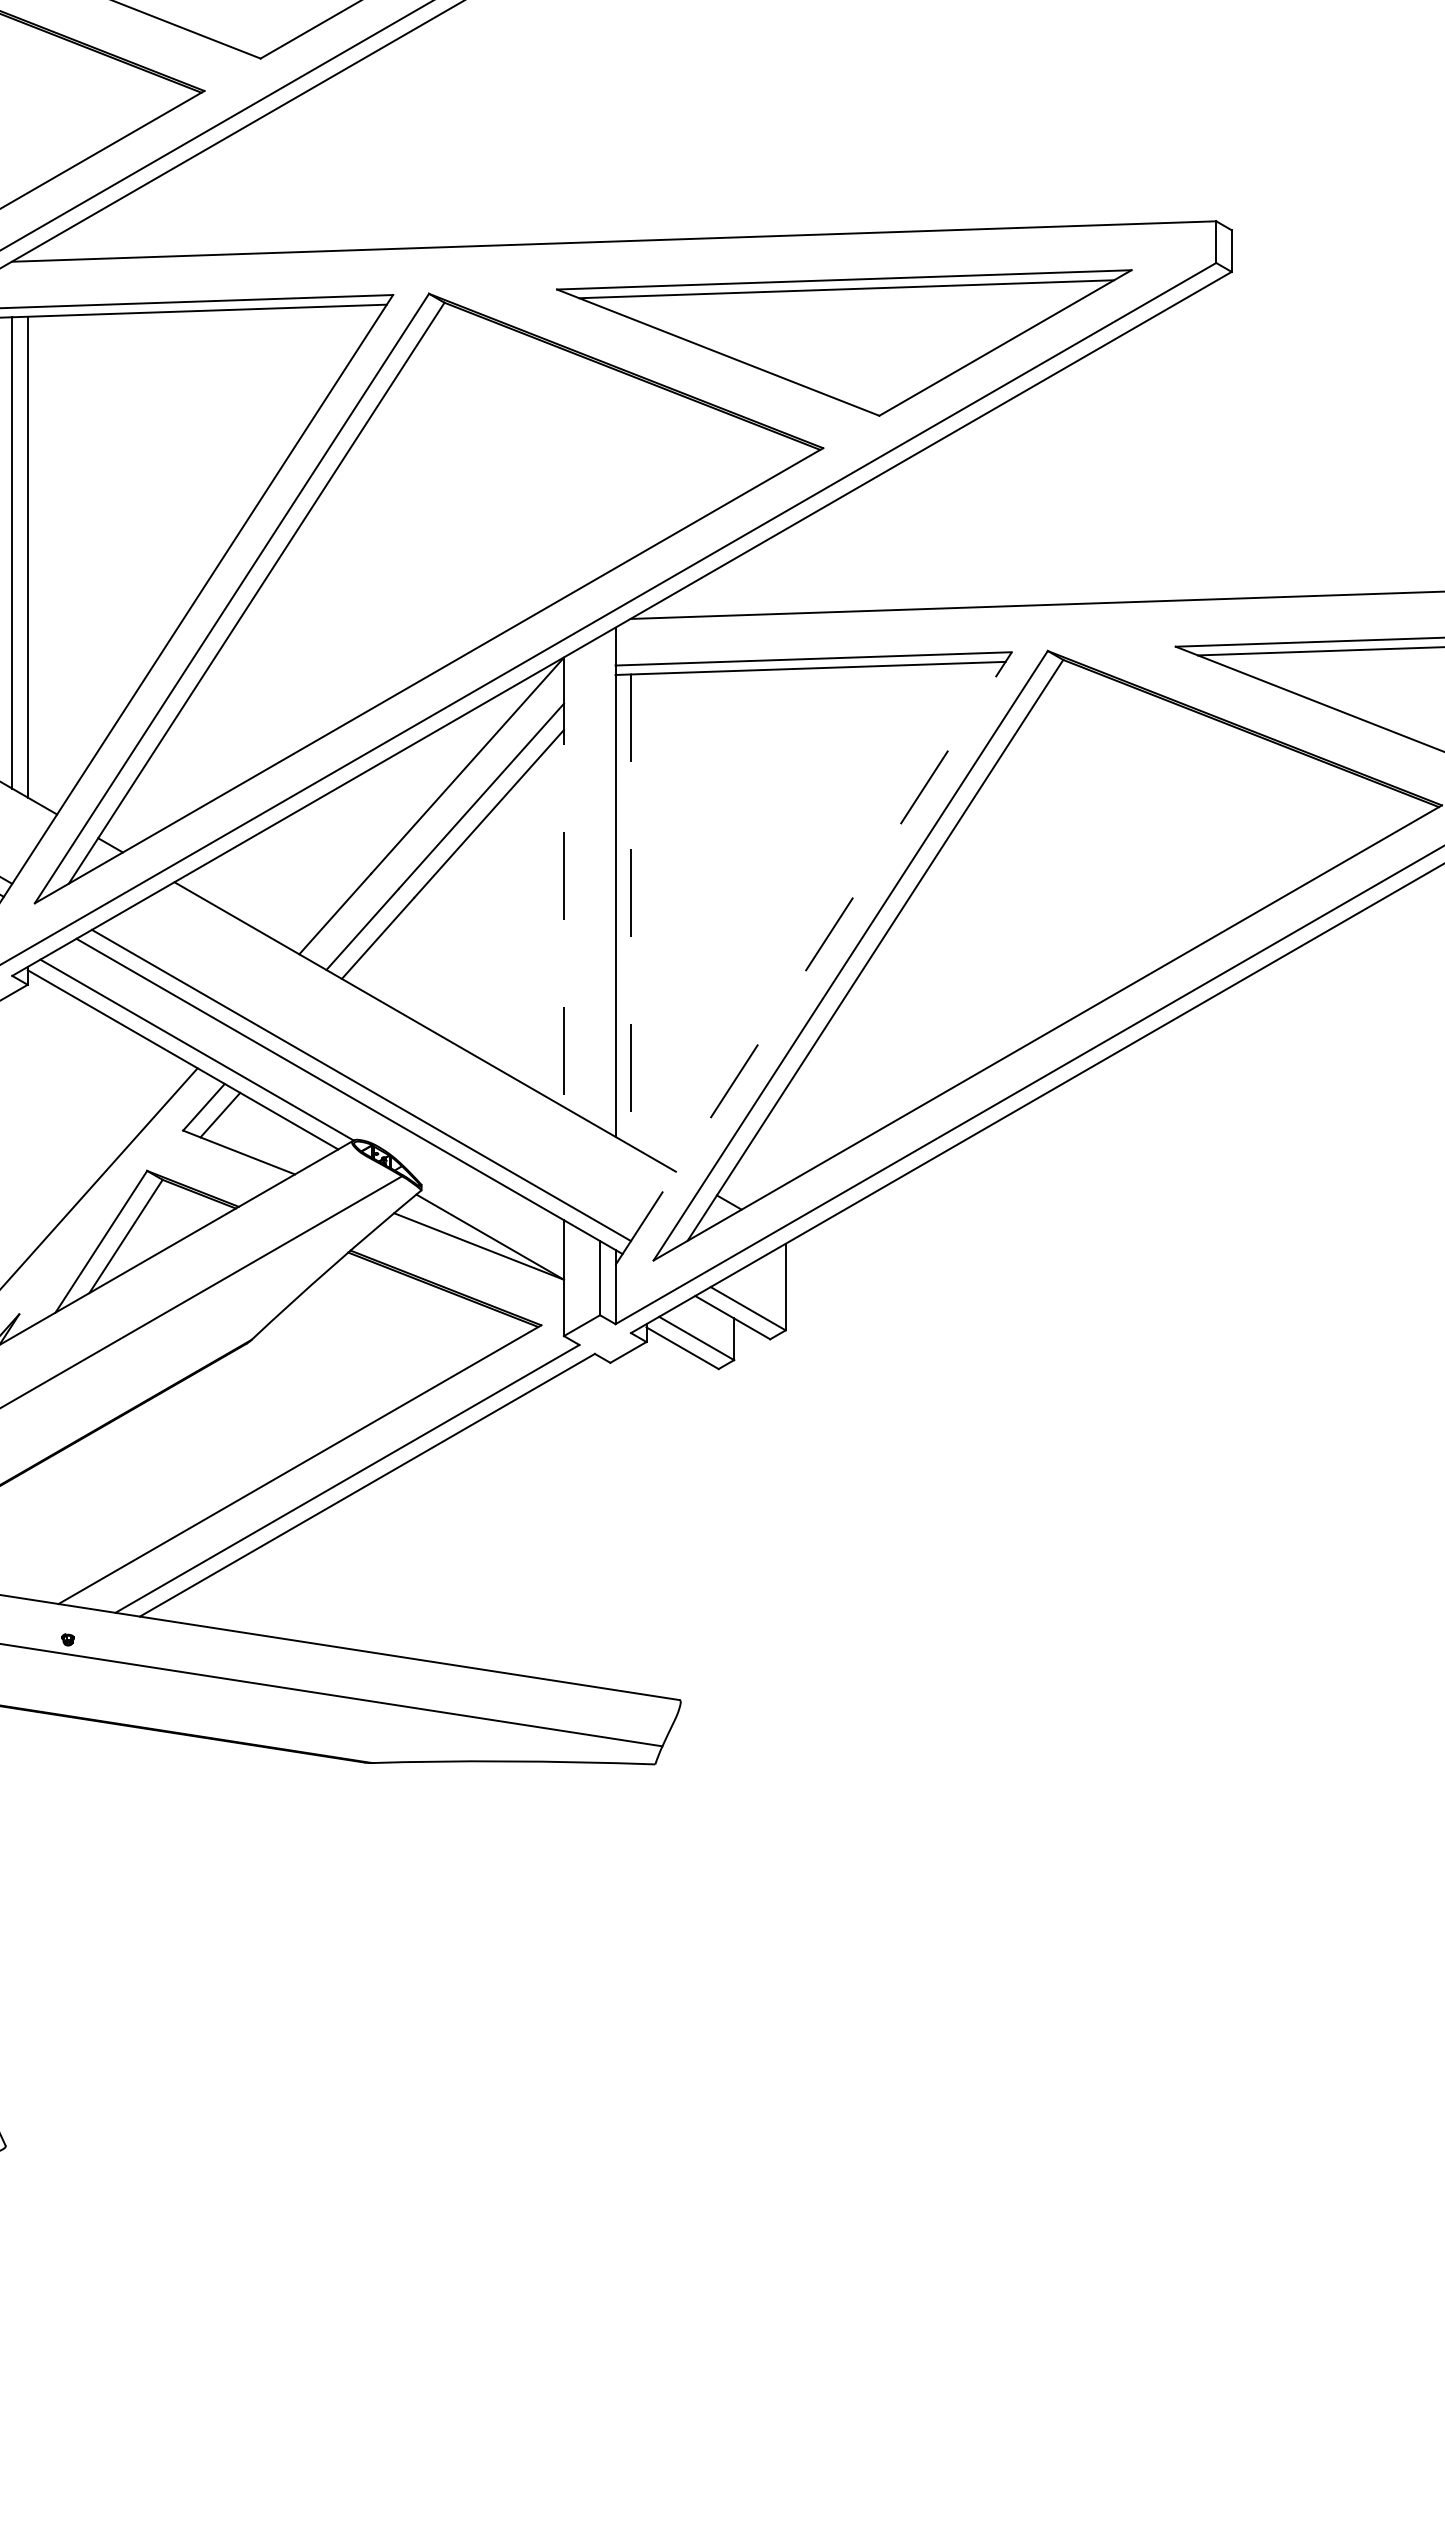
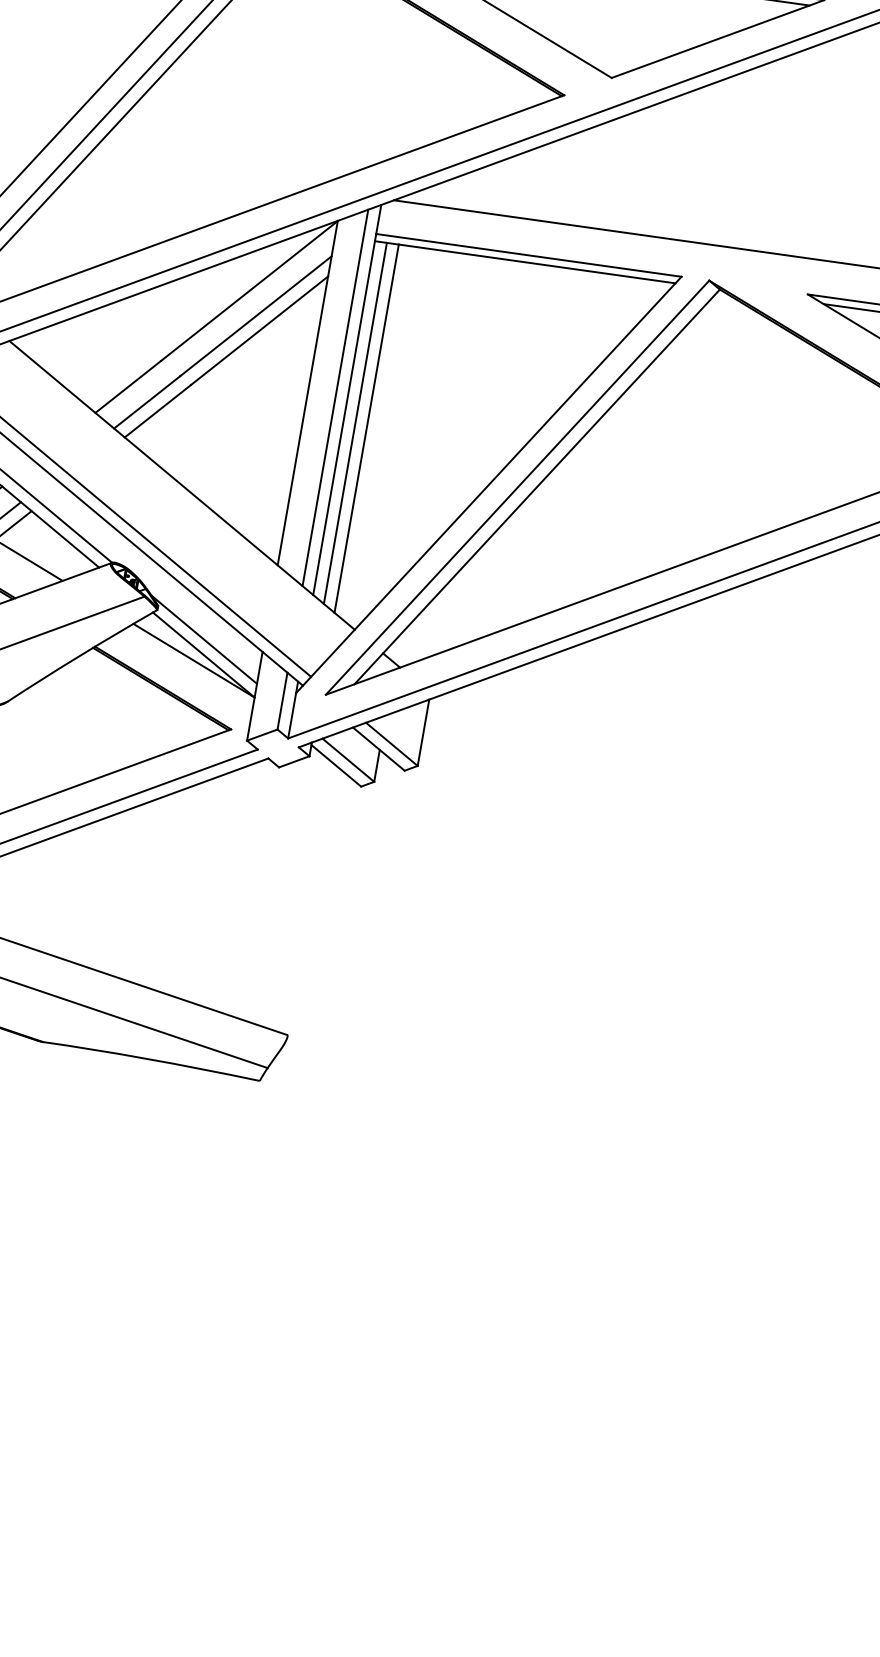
line: (600, 881) -> (335, 397), added
line: (563, 882) -> (307, 393), dashed -> solid
line: (631, 910) -> (355, 423), dashed -> solid
line: (646, 913) -> (366, 428), added
line: (813, 958) -> (488, 484), dashed -> solid
line: (487, 1217) -> (204, 639), added

